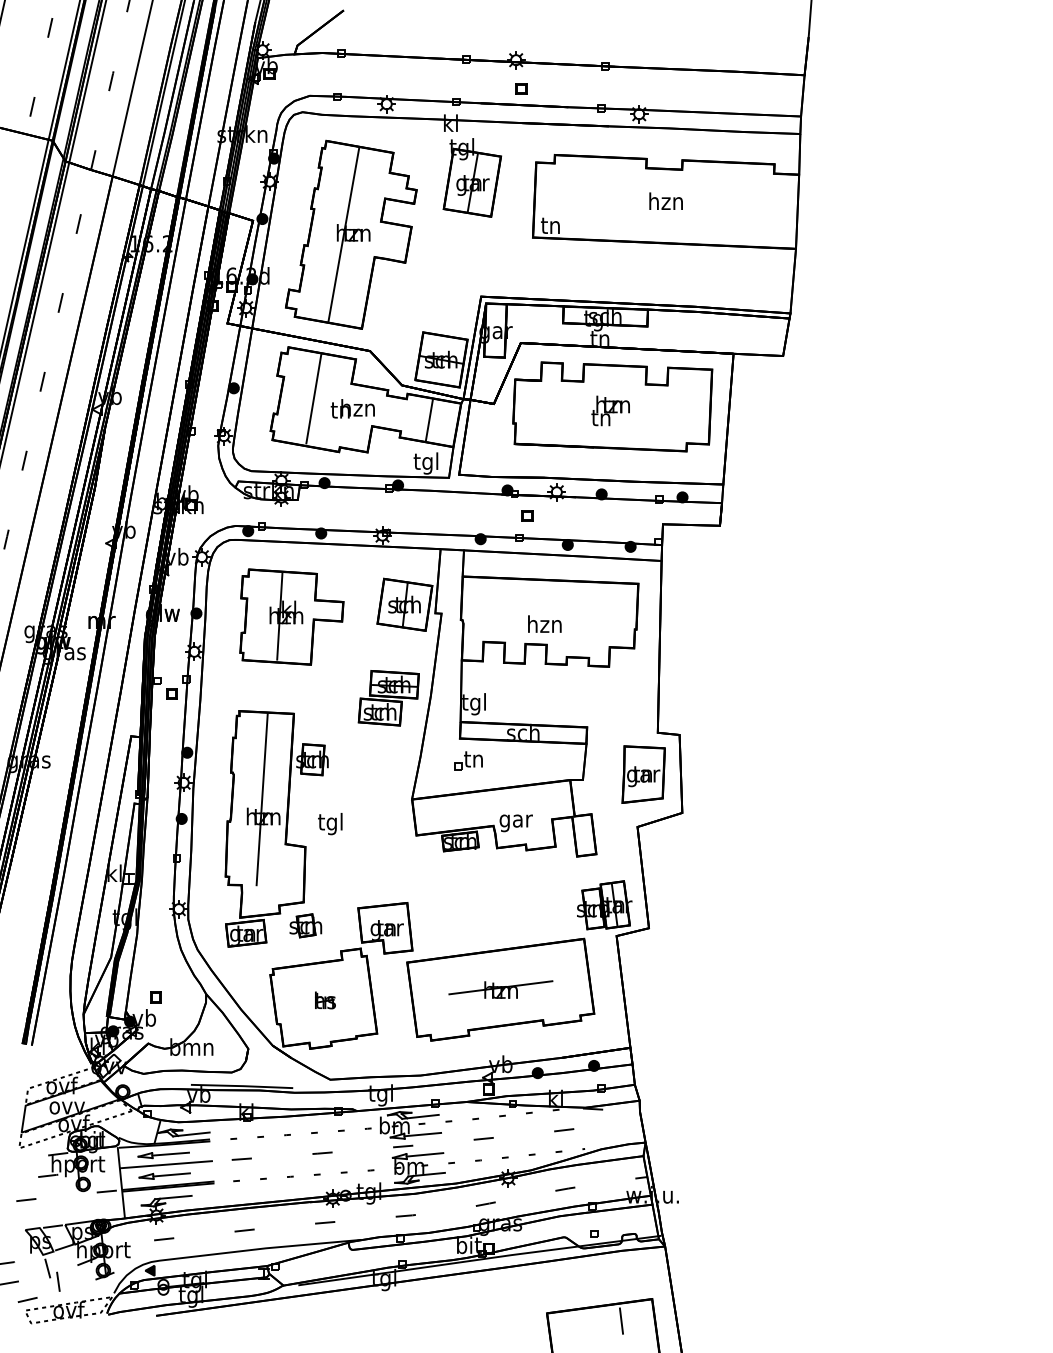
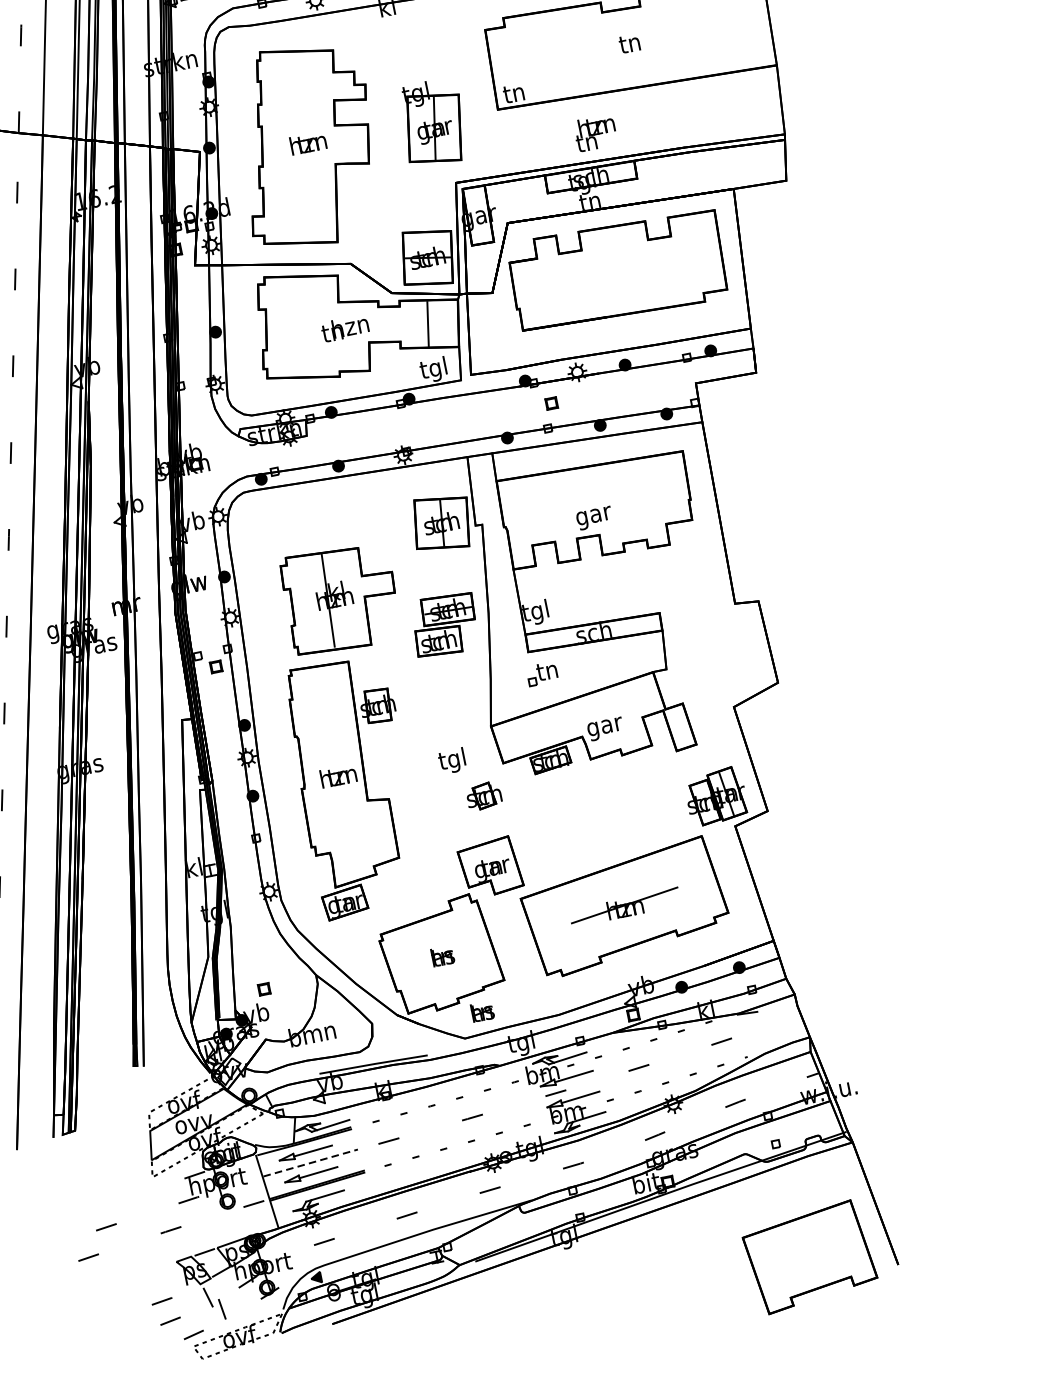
part: (472, 177) -> (433, 122), moved
text: (665, 200) -> (629, 42), hzn -> tn
line: (343, 234) -> (297, 146), removed
line: (313, 398) -> (301, 325), removed
text: (610, 410) -> (595, 132), moved
part: (291, 616) -> (340, 598), moved
text: (544, 626) -> (593, 516), hzn -> gar
part: (643, 774) -> (728, 650), removed
line: (261, 799) -> (332, 758), removed
text: (330, 824) -> (452, 761), moved
part: (305, 925) -> (483, 795), moved
part: (351, 1058) -> (482, 1011), added
line: (166, 1164) -> (310, 1162), solid -> dashed
line: (621, 1320) -> (822, 1229), removed

